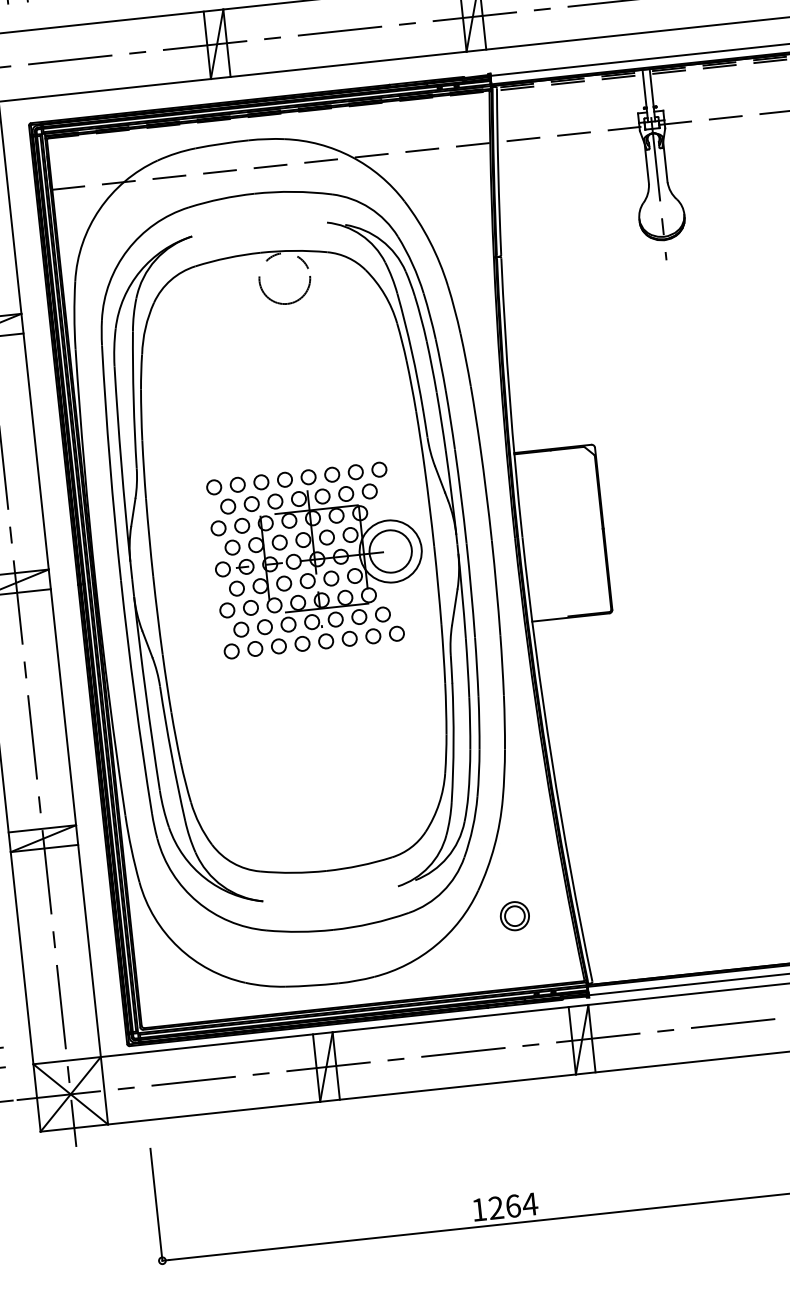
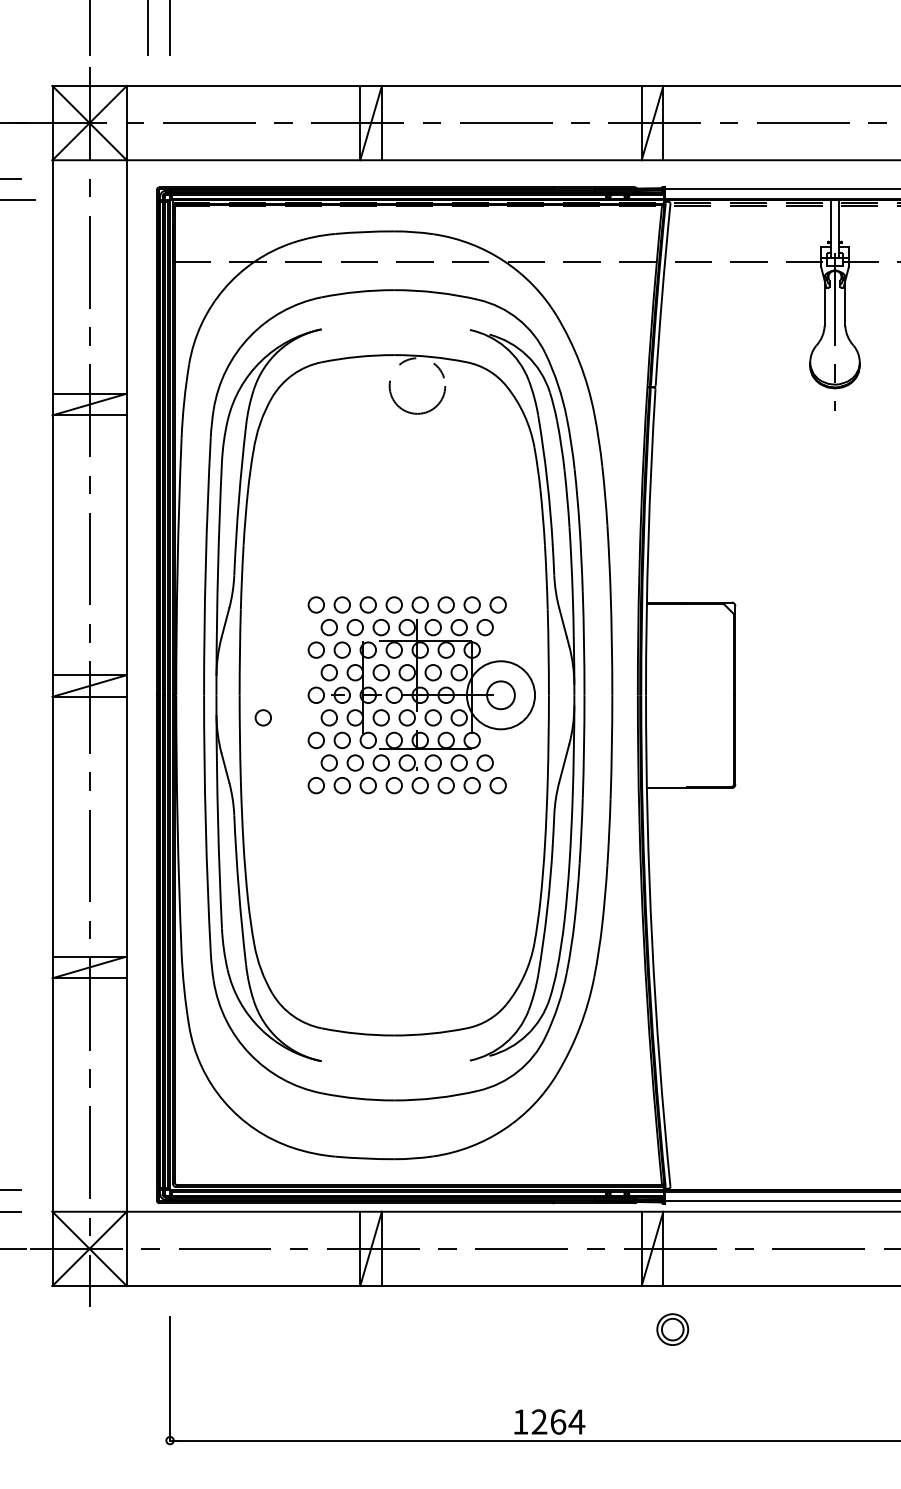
circle: (390, 551) -> (500, 695), size x0.6
circle: (176, 594) -> (262, 717), added
part: (514, 916) -> (672, 1329), moved

